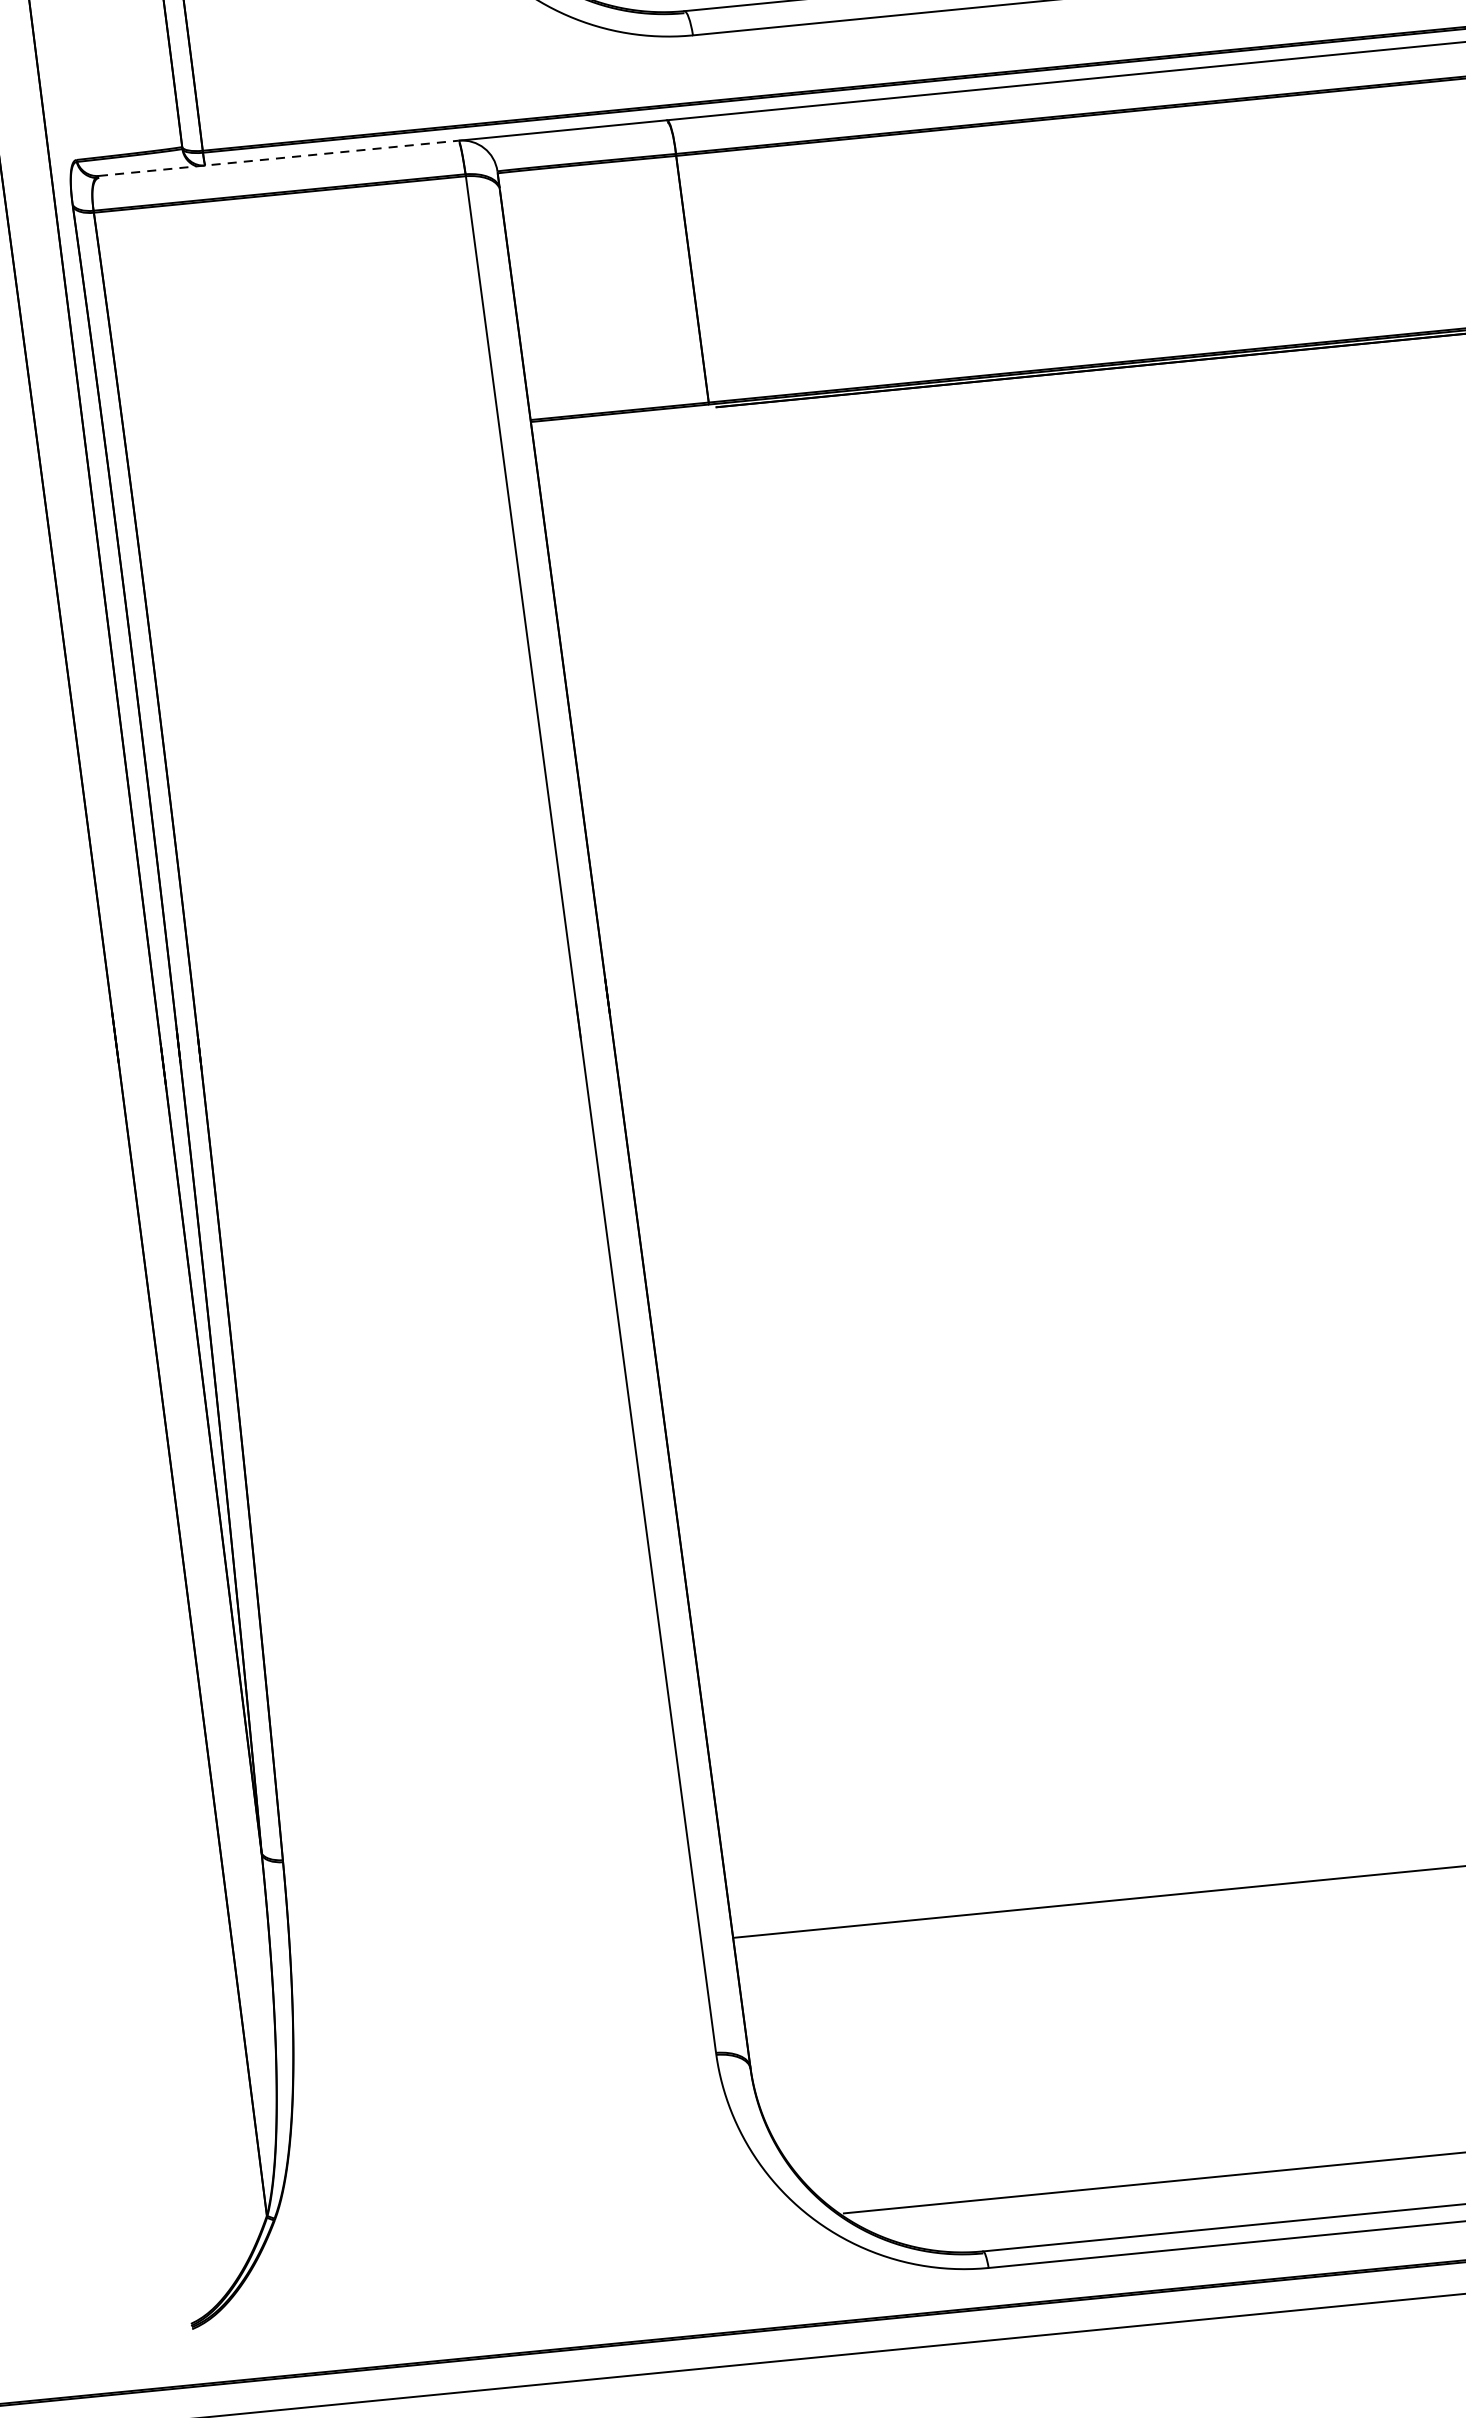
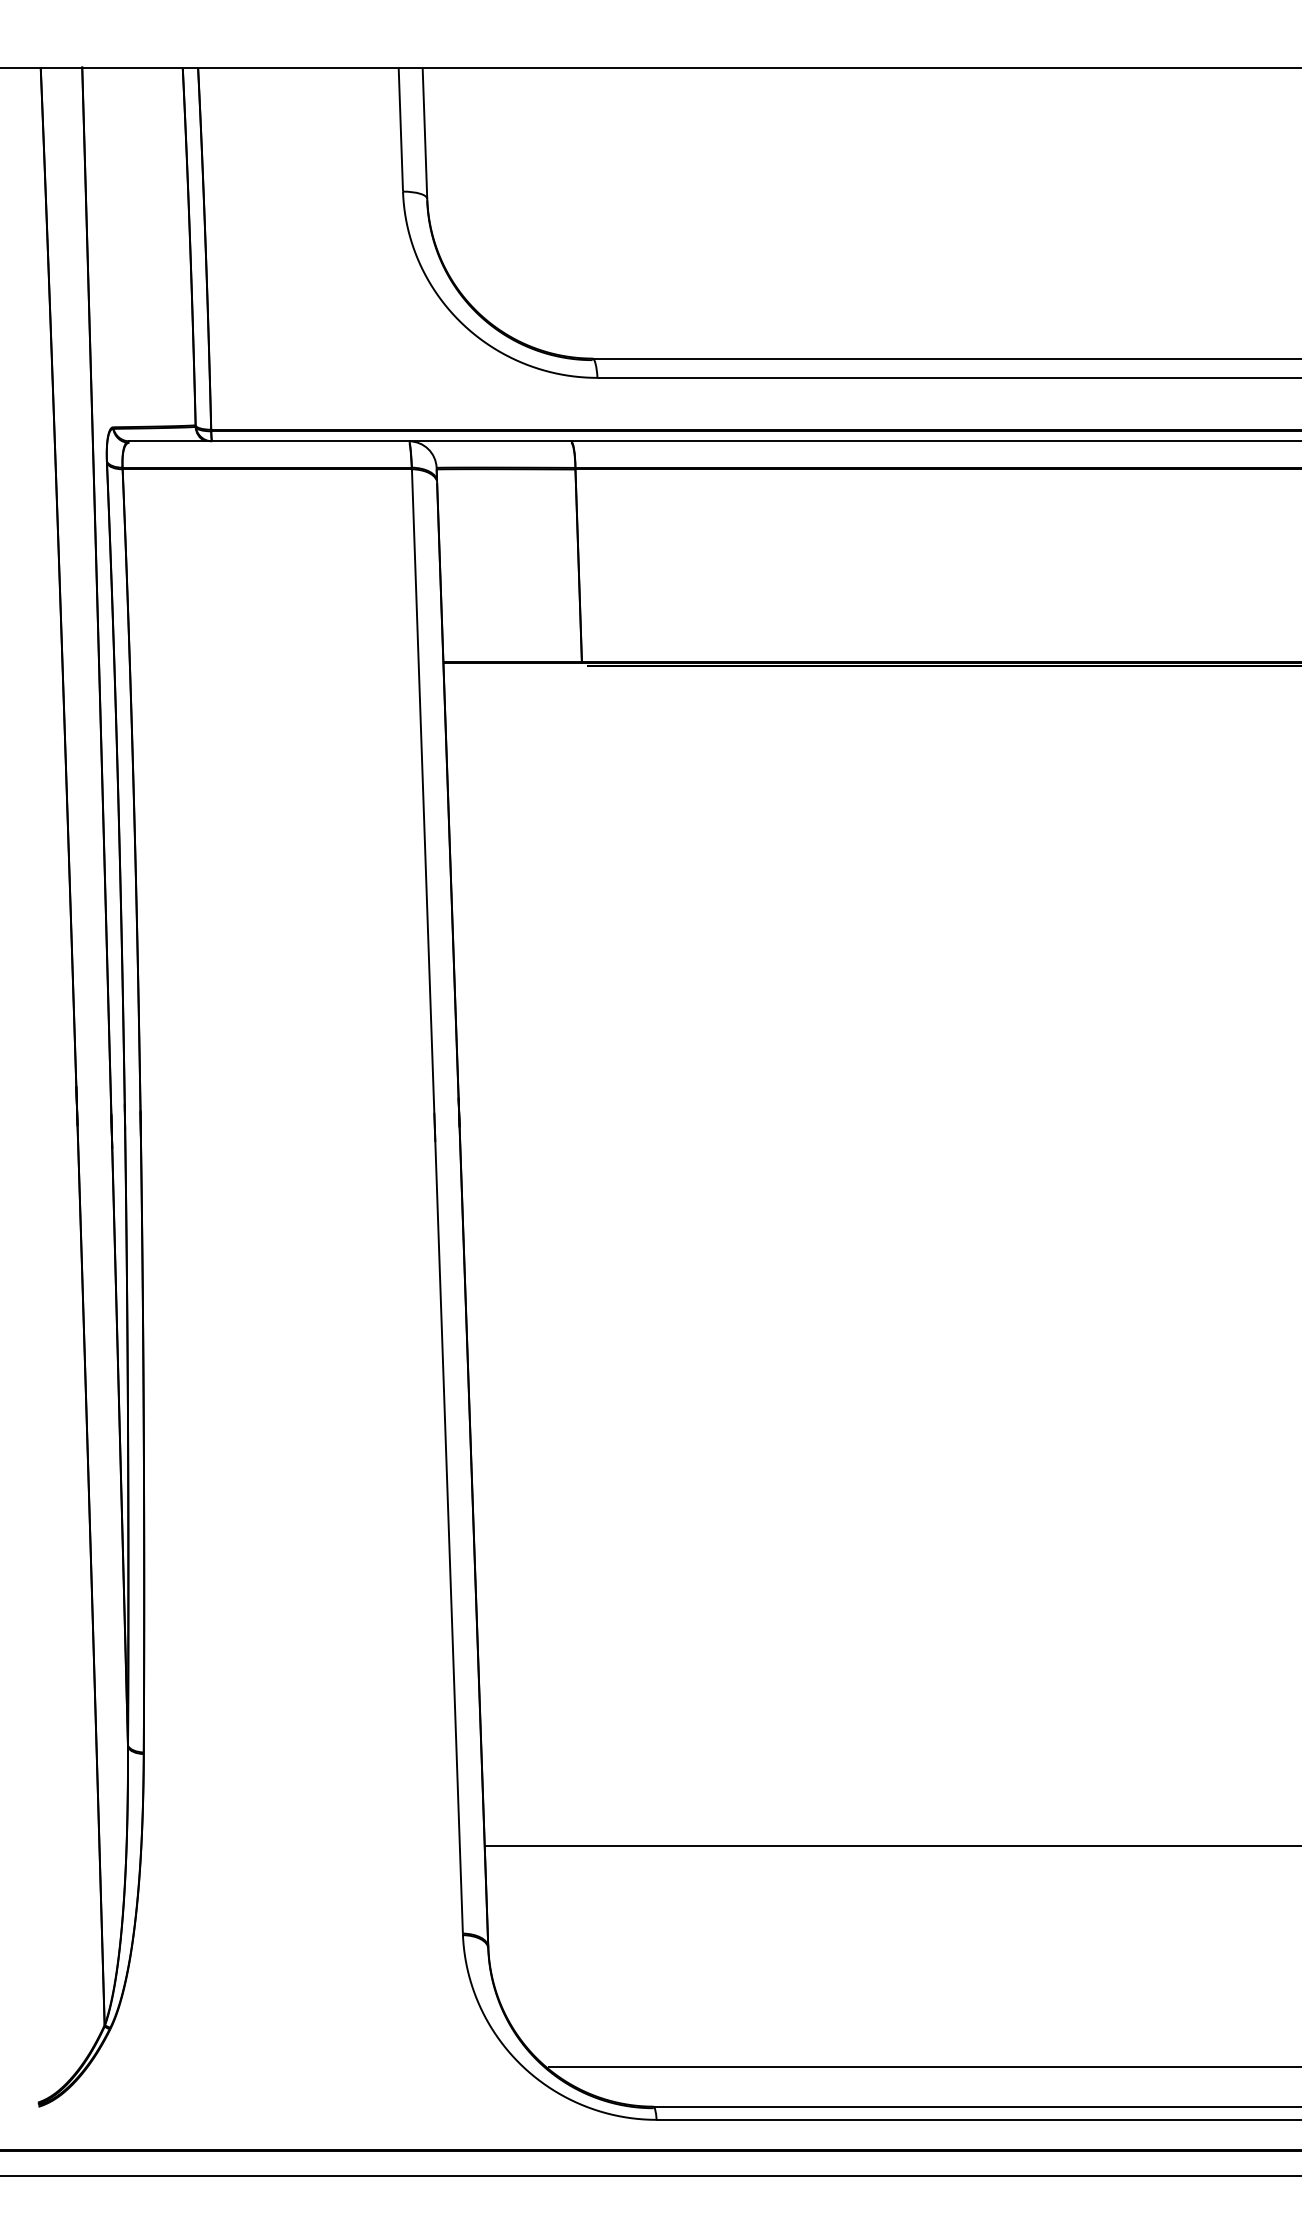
line: (279, 158) -> (269, 441), dashed -> solid

